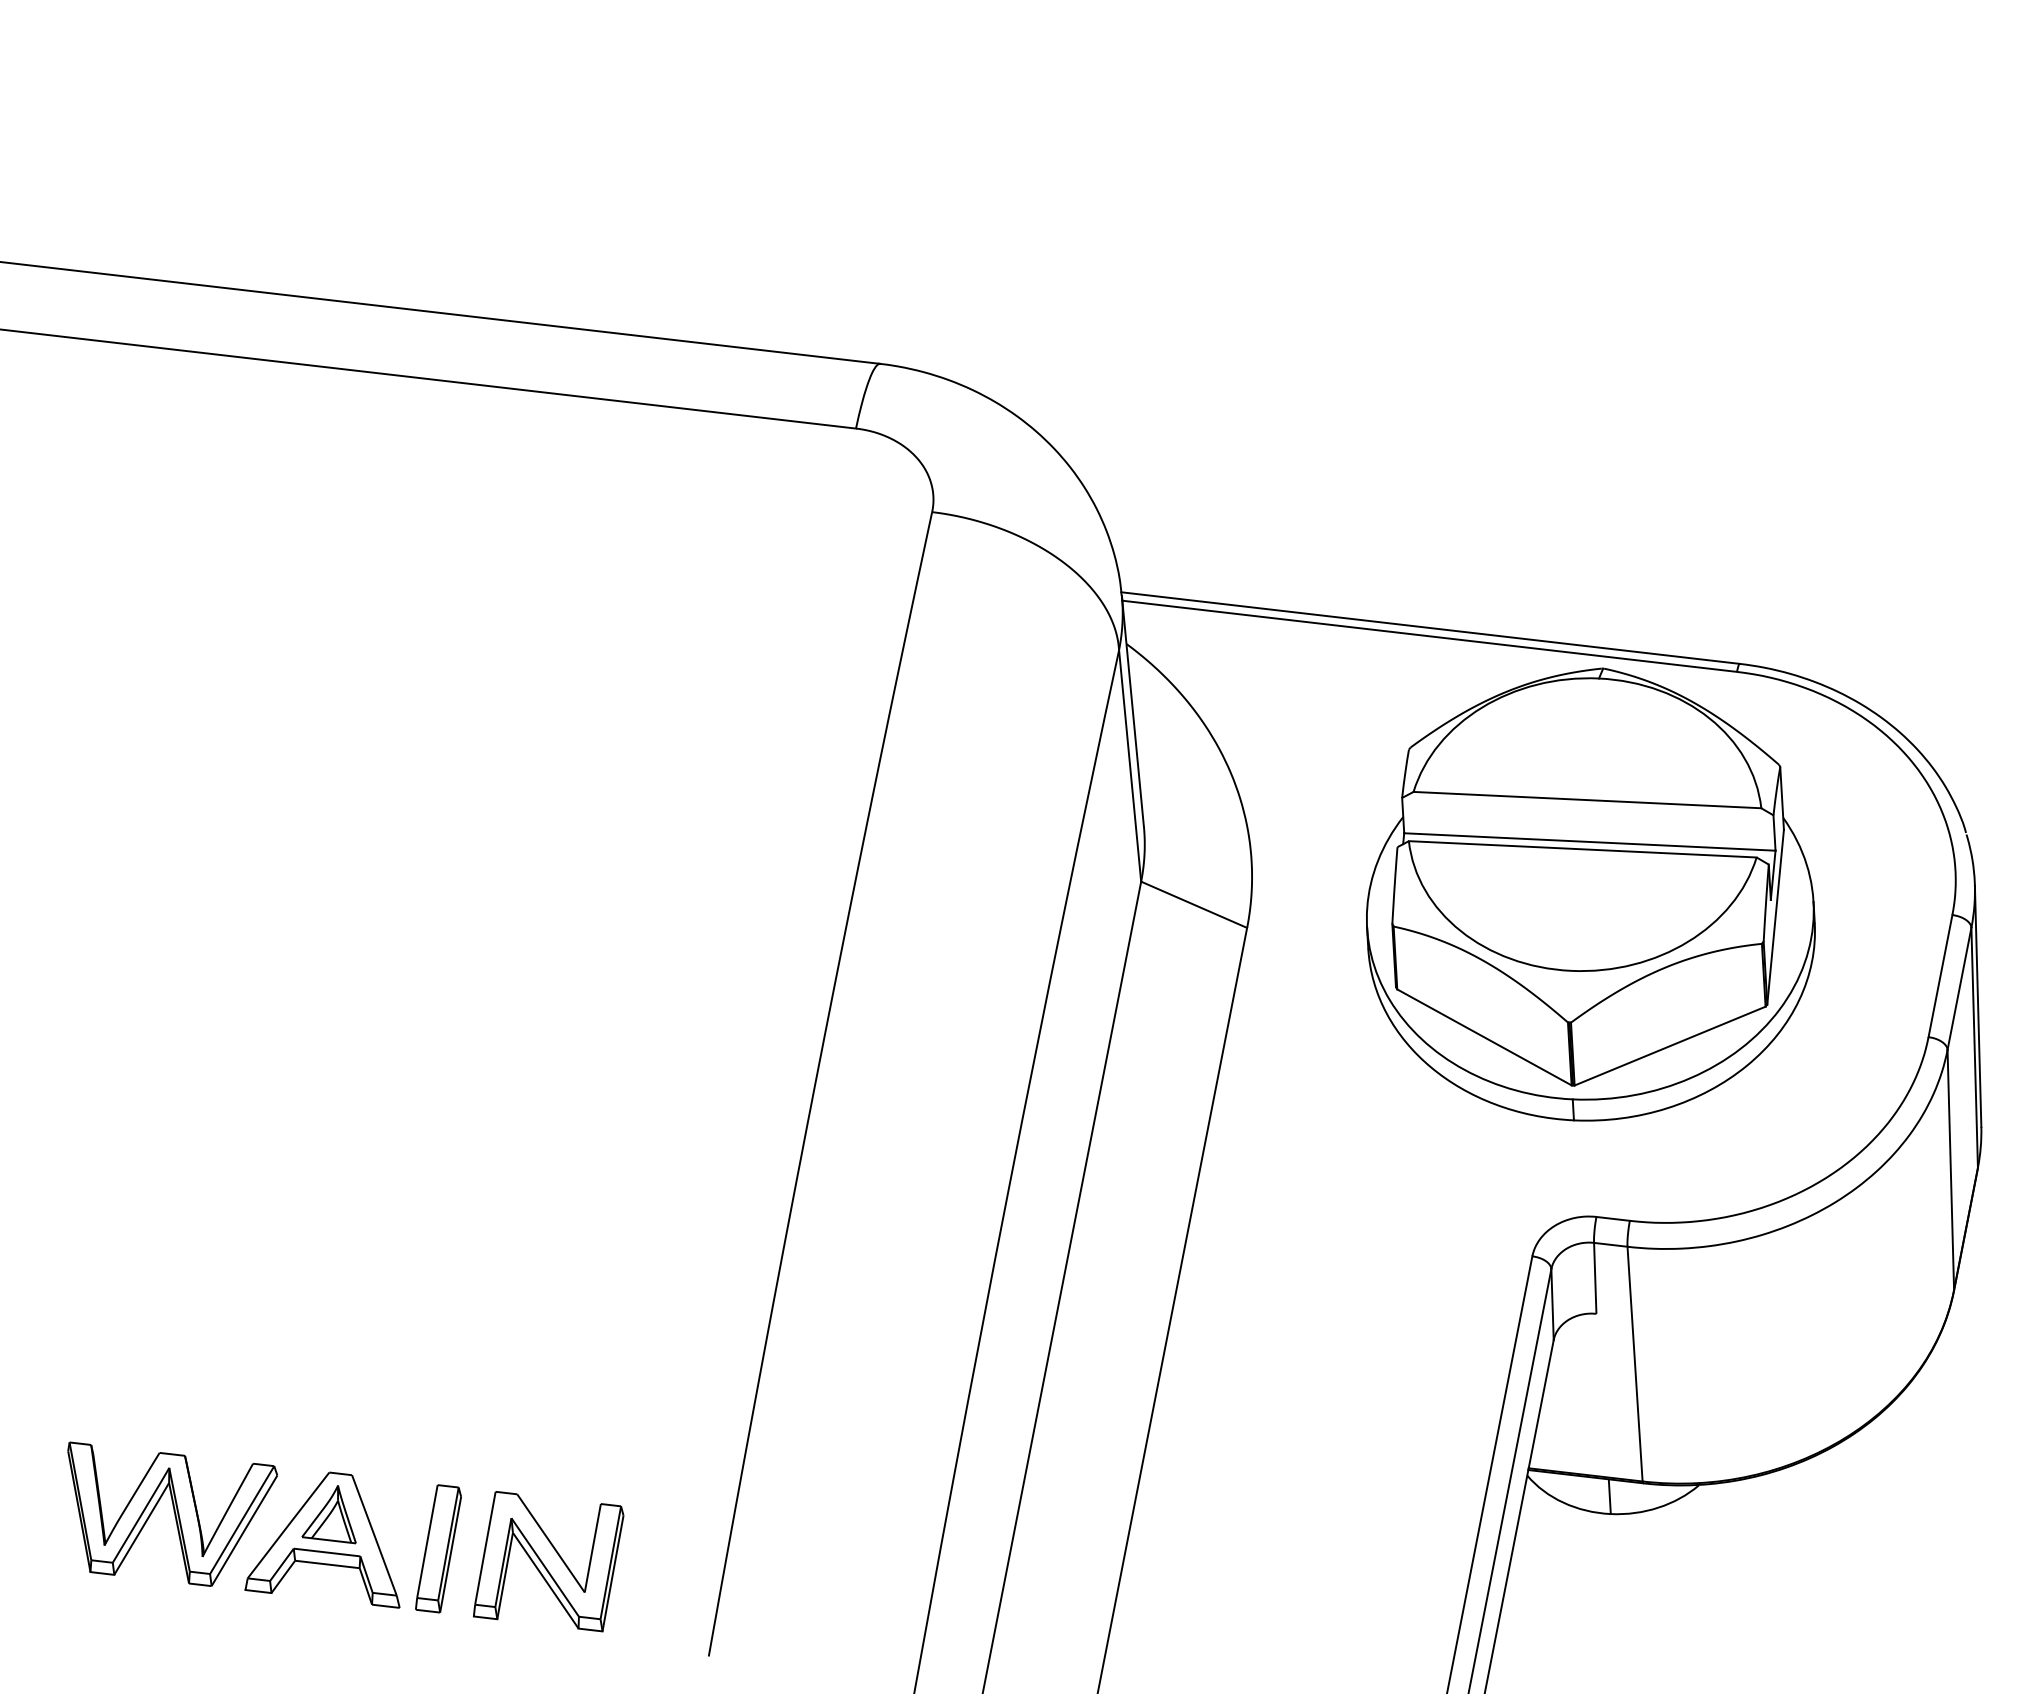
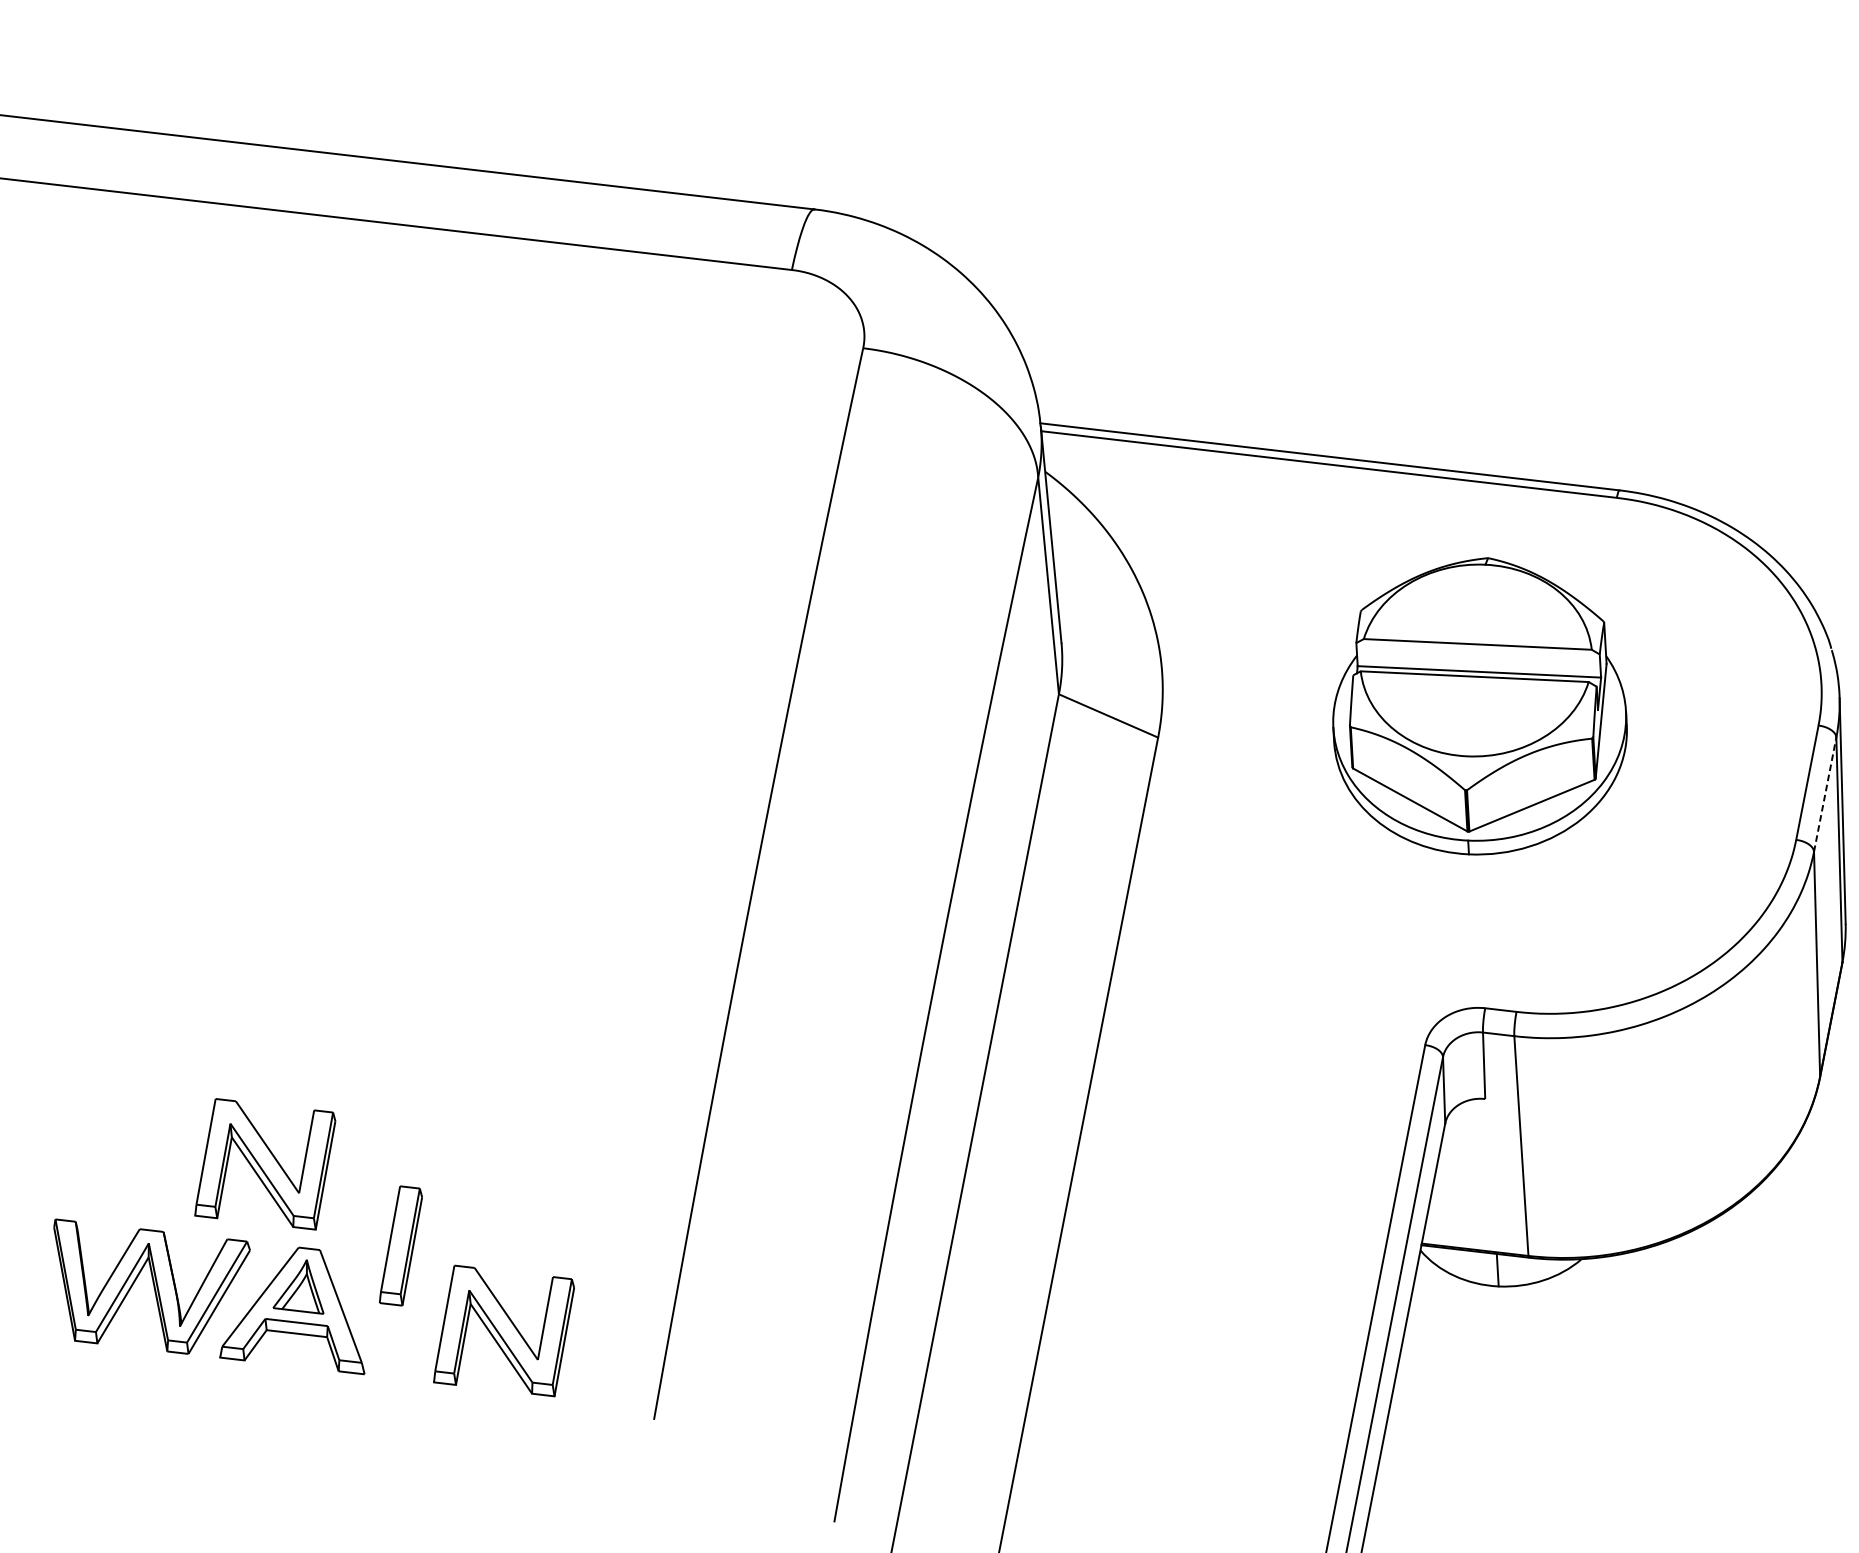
part: (1590, 894) -> (1479, 706), size x0.7
line: (1959, 988) -> (1825, 794), solid -> dashed
part: (293, 1383) -> (265, 1164), added
part: (438, 1548) -> (400, 1245), moved

